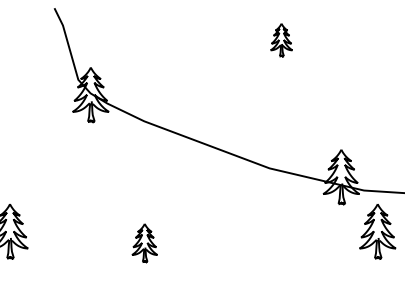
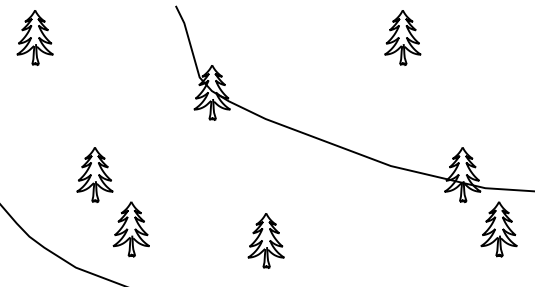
part: (281, 39) -> (402, 37), size x1.67
part: (144, 242) -> (265, 240), size x1.43

